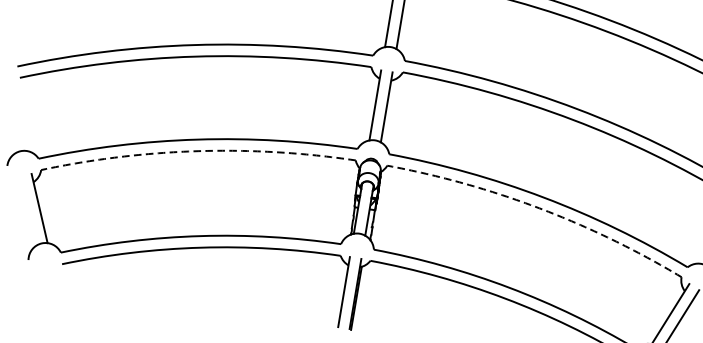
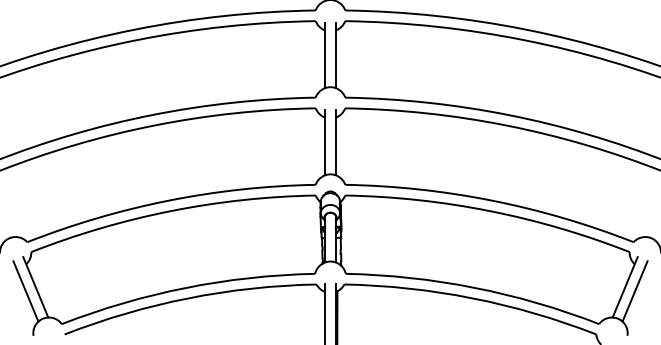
arc: (198, 151) -> (171, 211), dashed -> solid
arc: (538, 208) -> (489, 211), dashed -> solid
line: (27, 211) -> (25, 291), added

